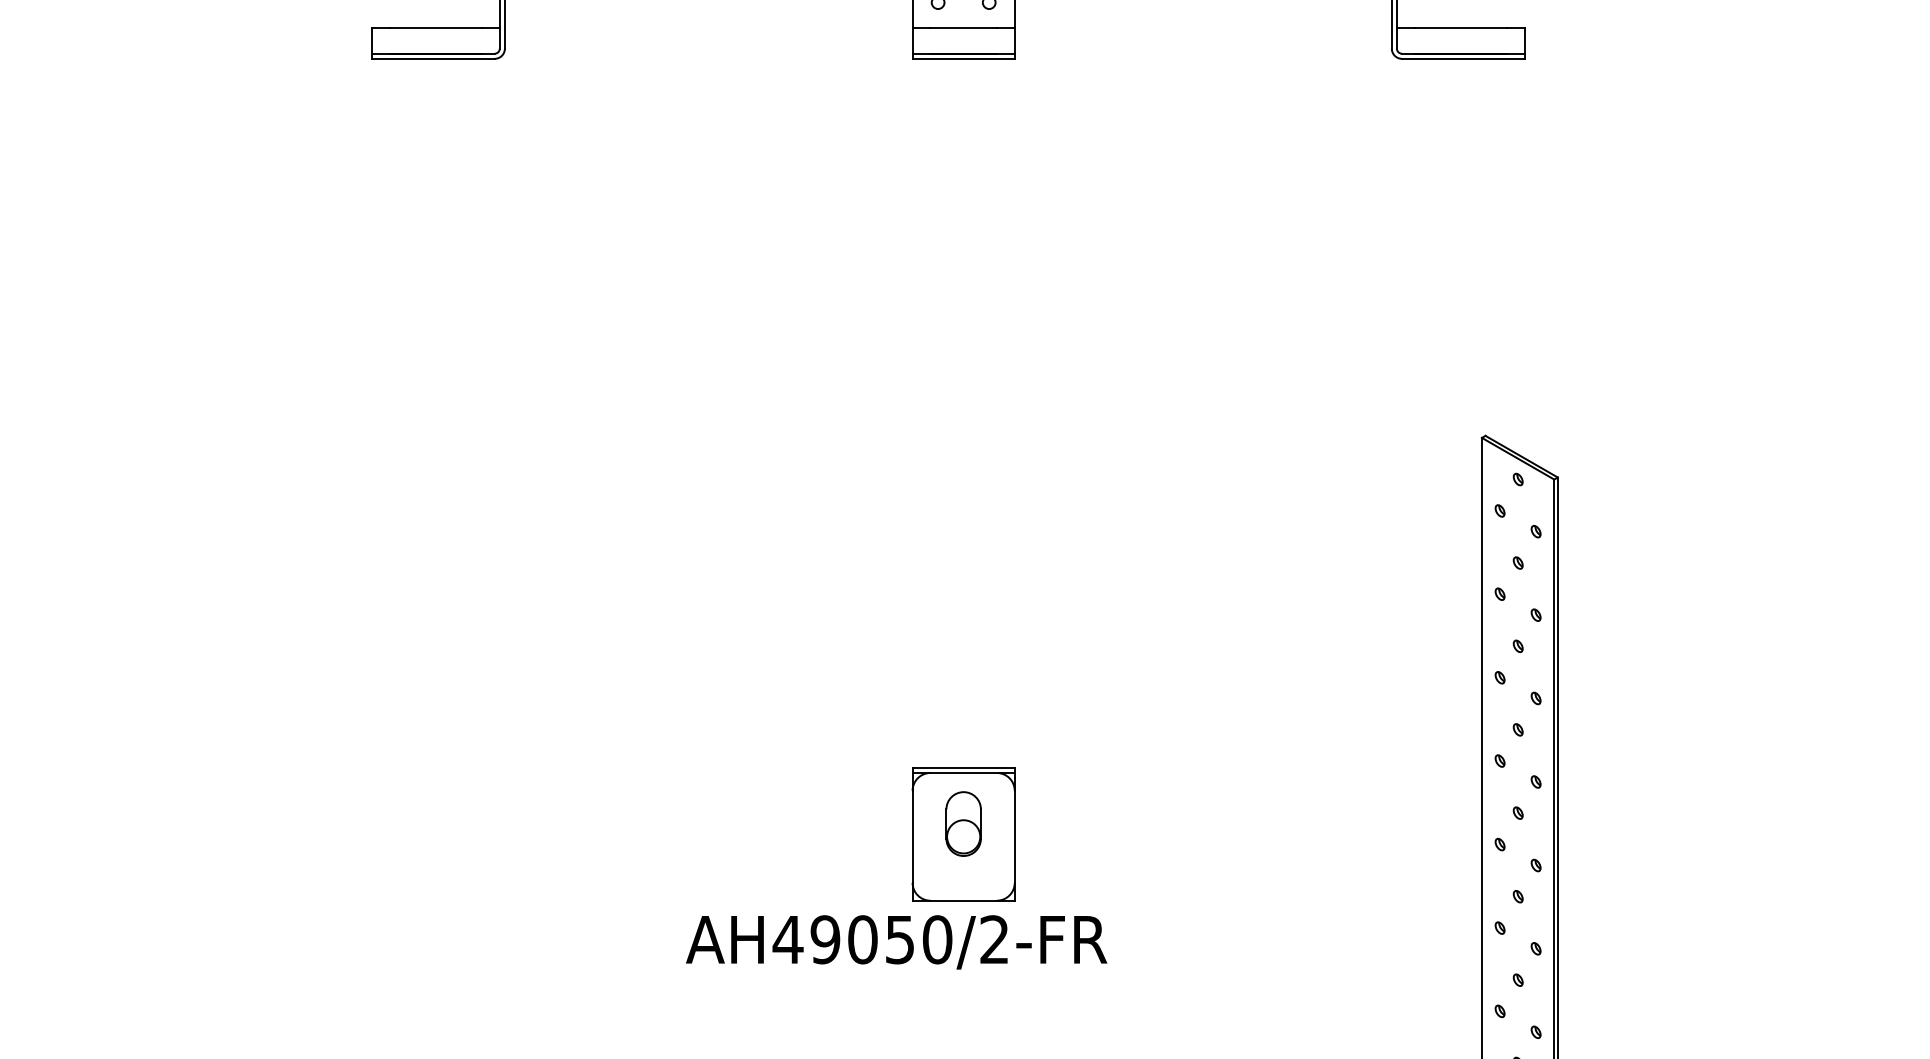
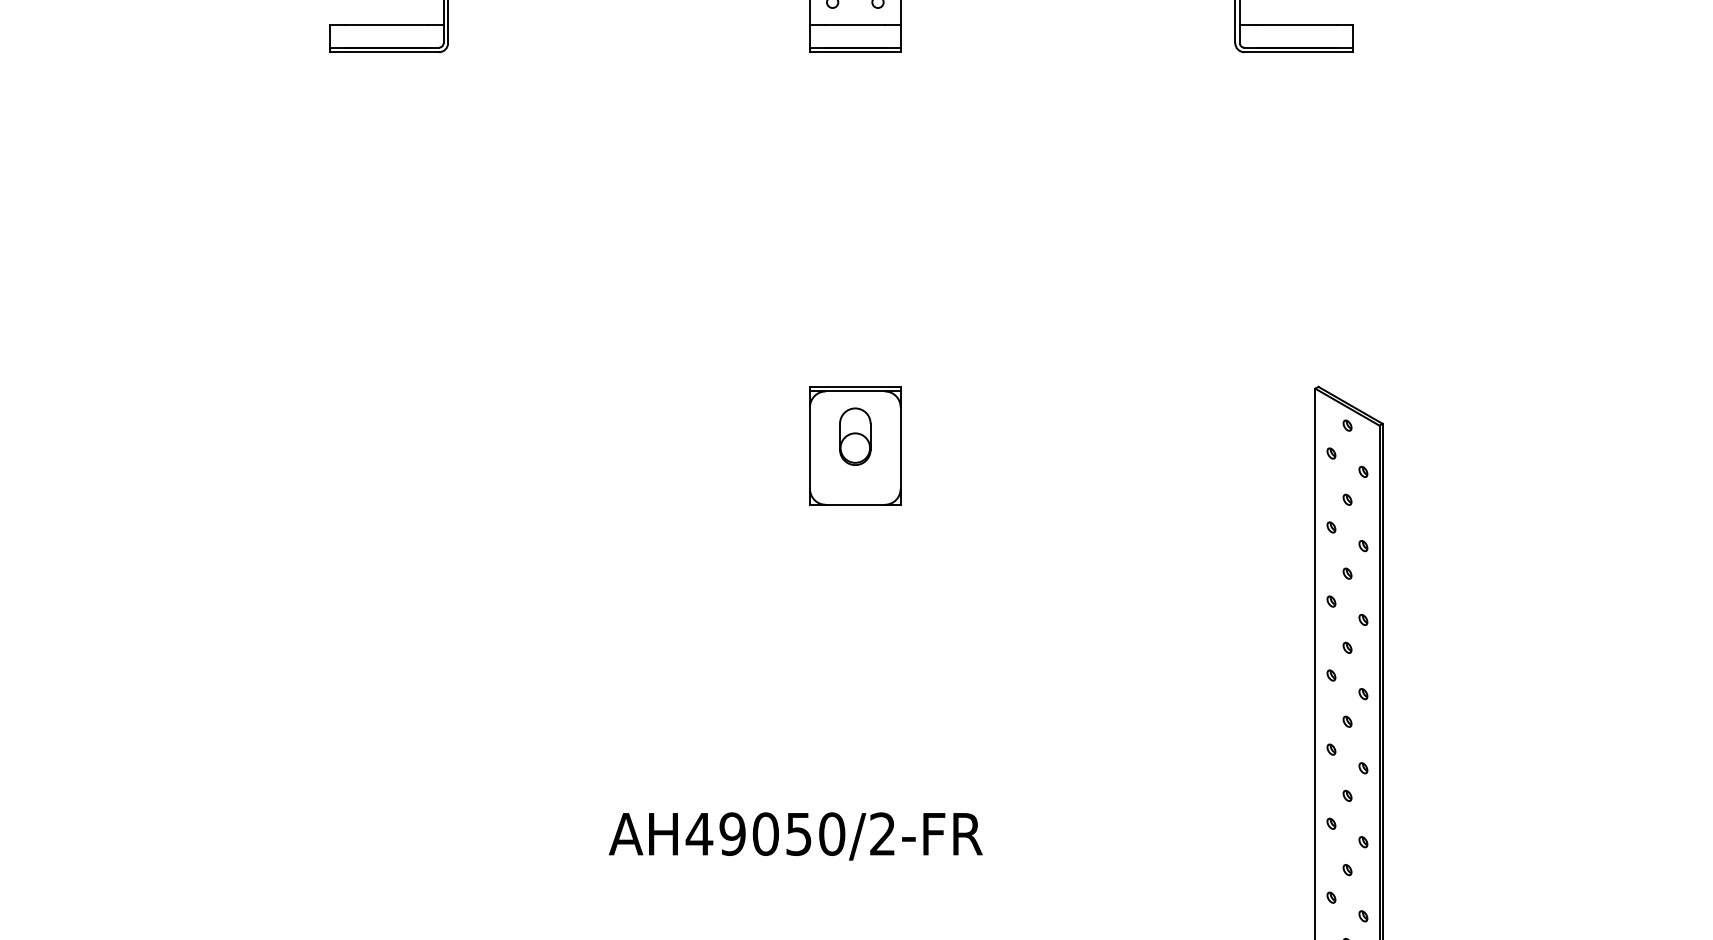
part: (963, 834) -> (855, 446), moved

